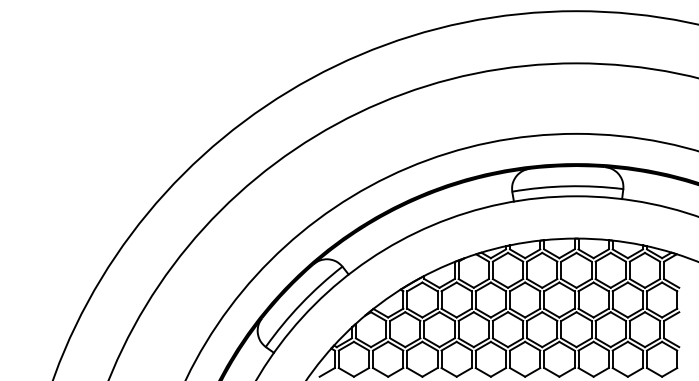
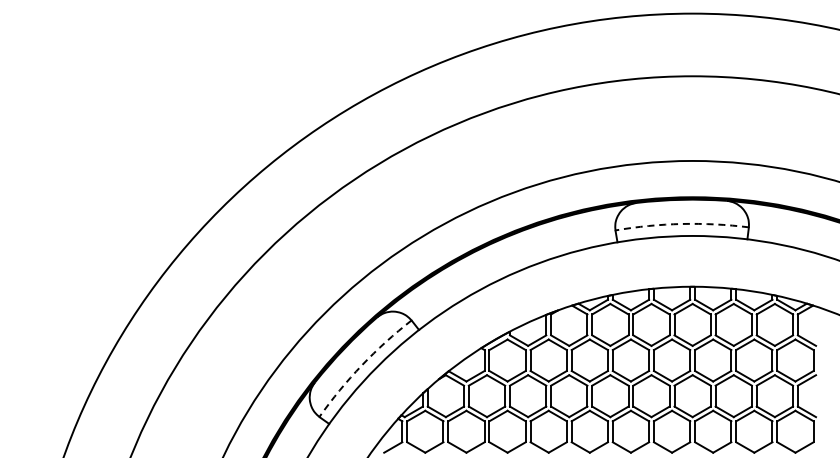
arc: (568, 185) -> (682, 223), solid -> dashed
arc: (300, 304) -> (361, 365), solid -> dashed

